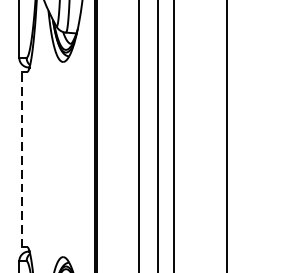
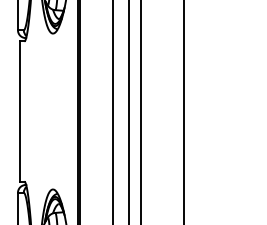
line: (21, 159) -> (19, 111), dashed -> solid

